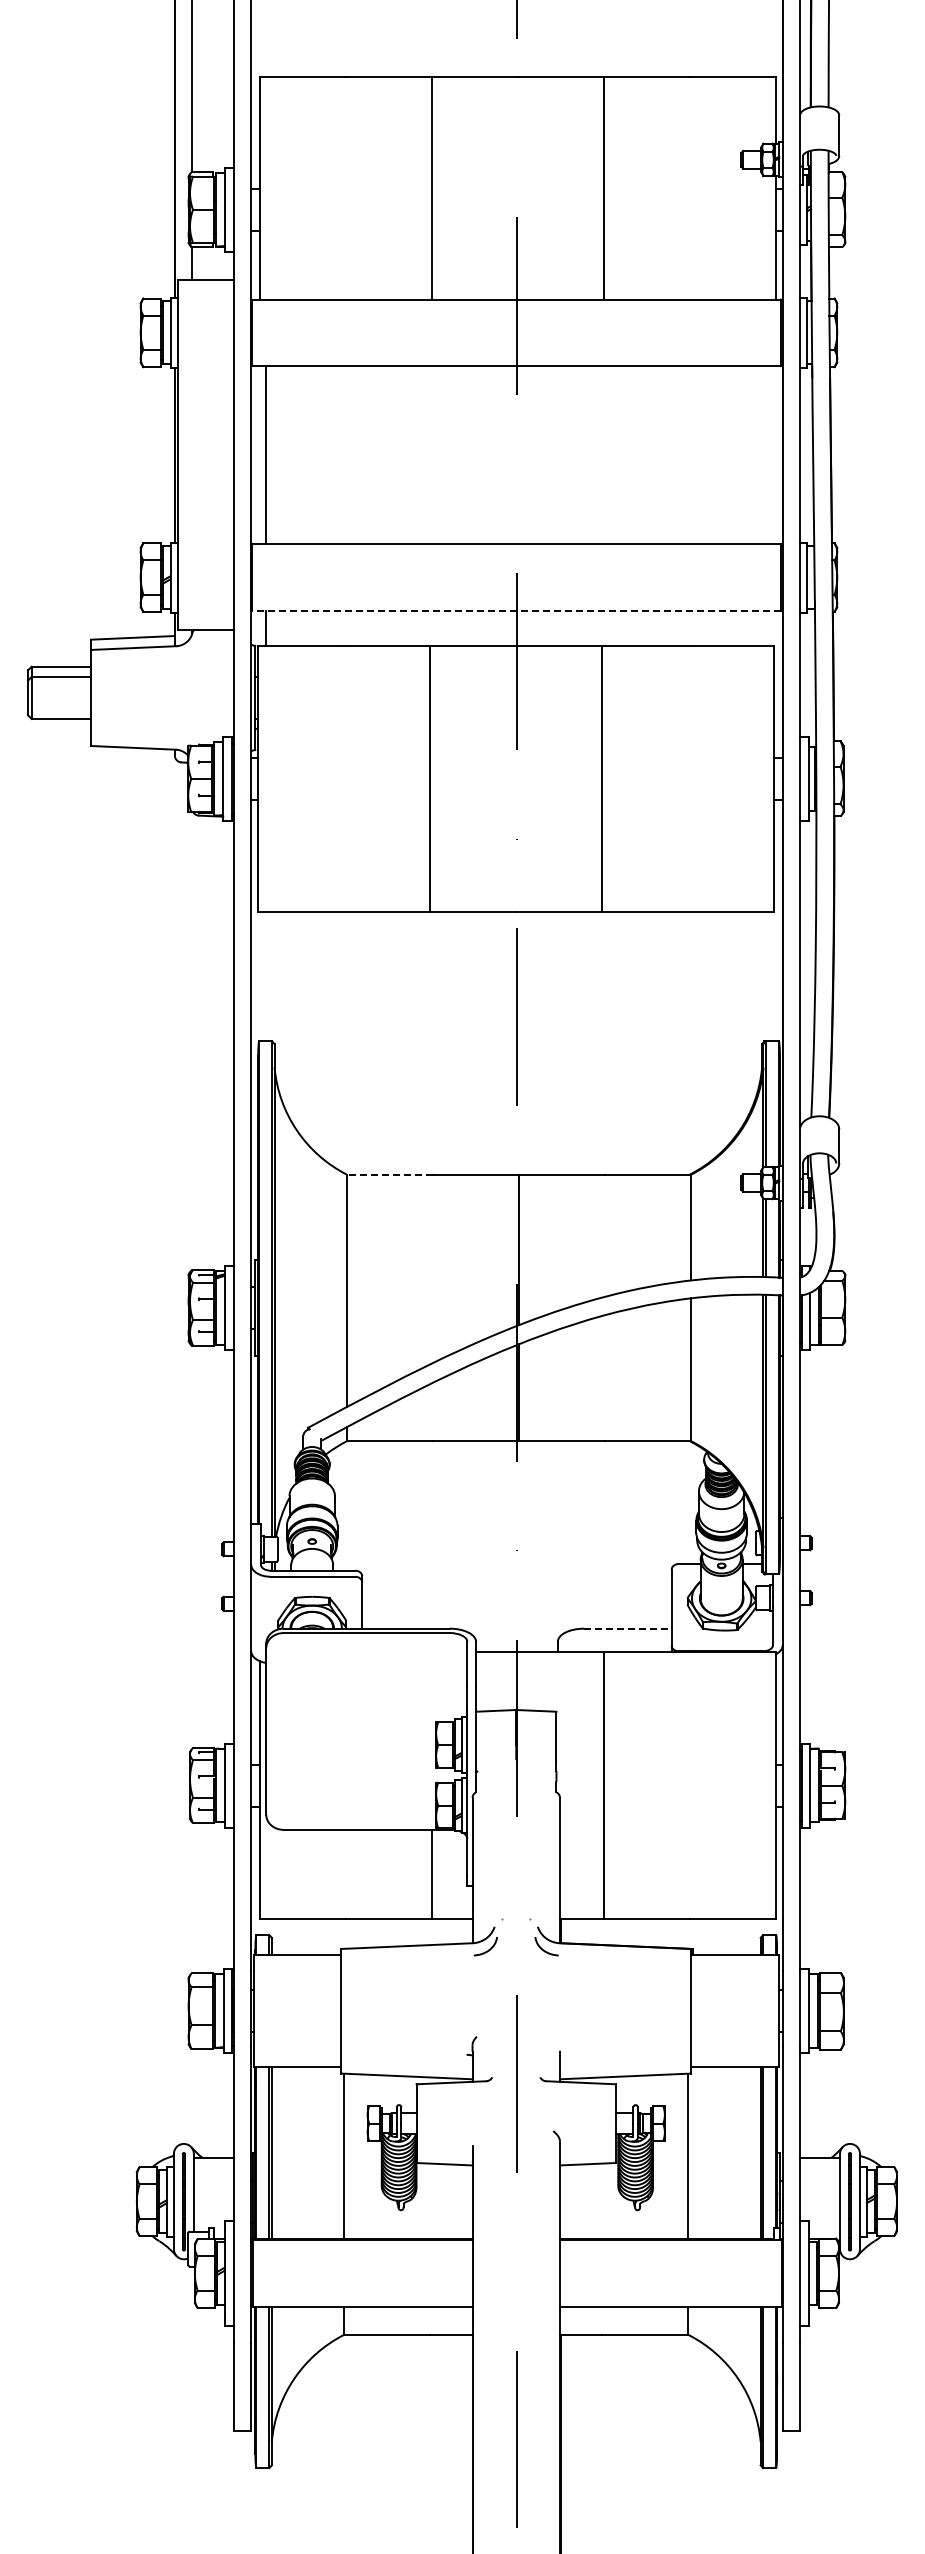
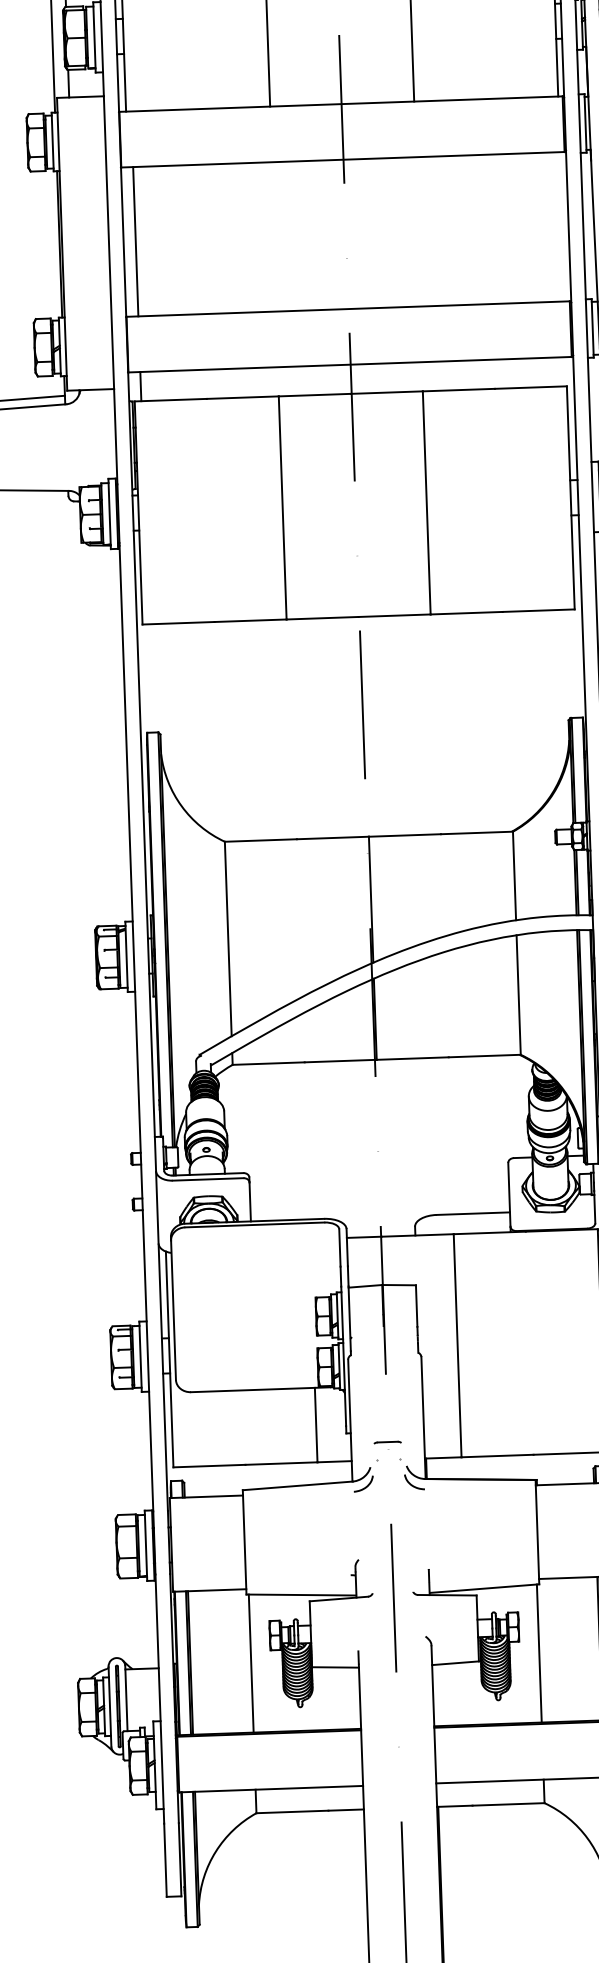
line: (516, 610) -> (350, 364), dashed -> solid
line: (389, 1174) -> (260, 840), dashed -> solid
line: (627, 1628) -> (473, 1213), dashed -> solid
part: (515, 1897) -> (387, 1442), added

